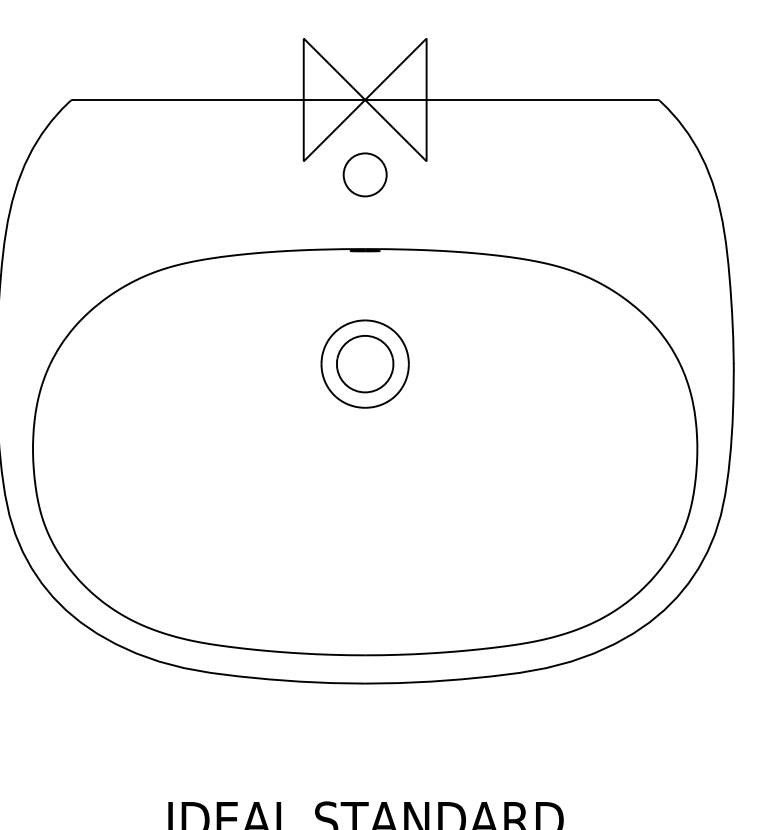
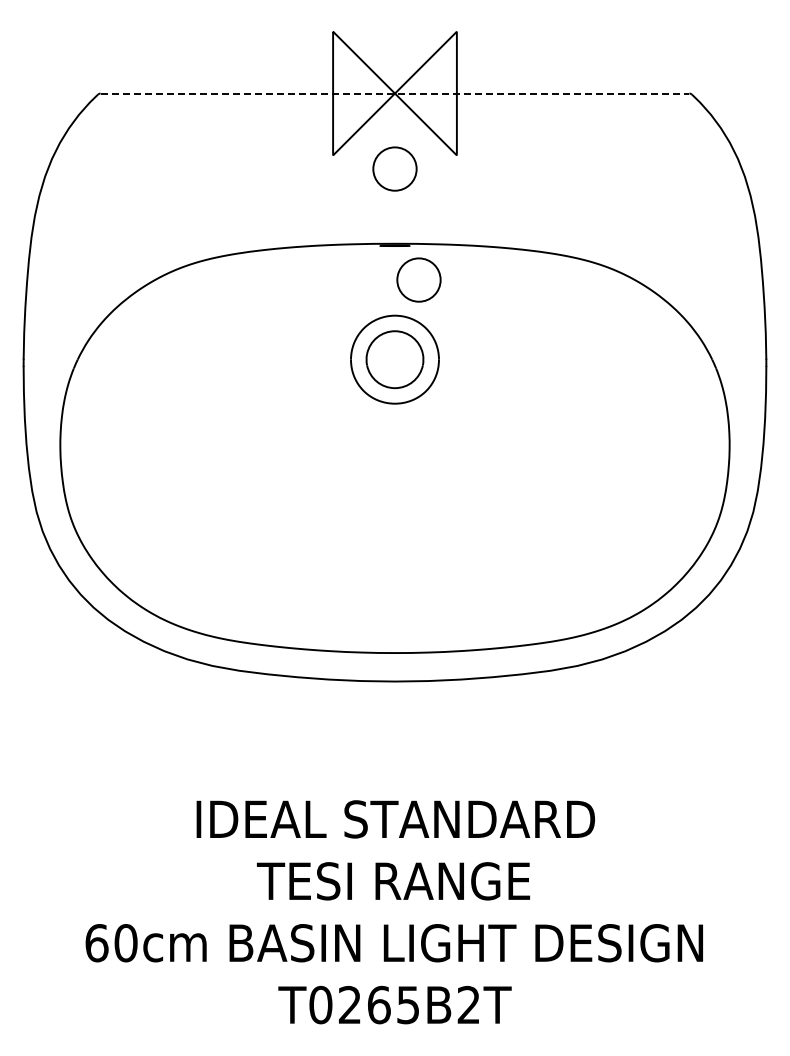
line: (365, 99) -> (395, 93), solid -> dashed
circle: (388, 284) -> (418, 279), added

